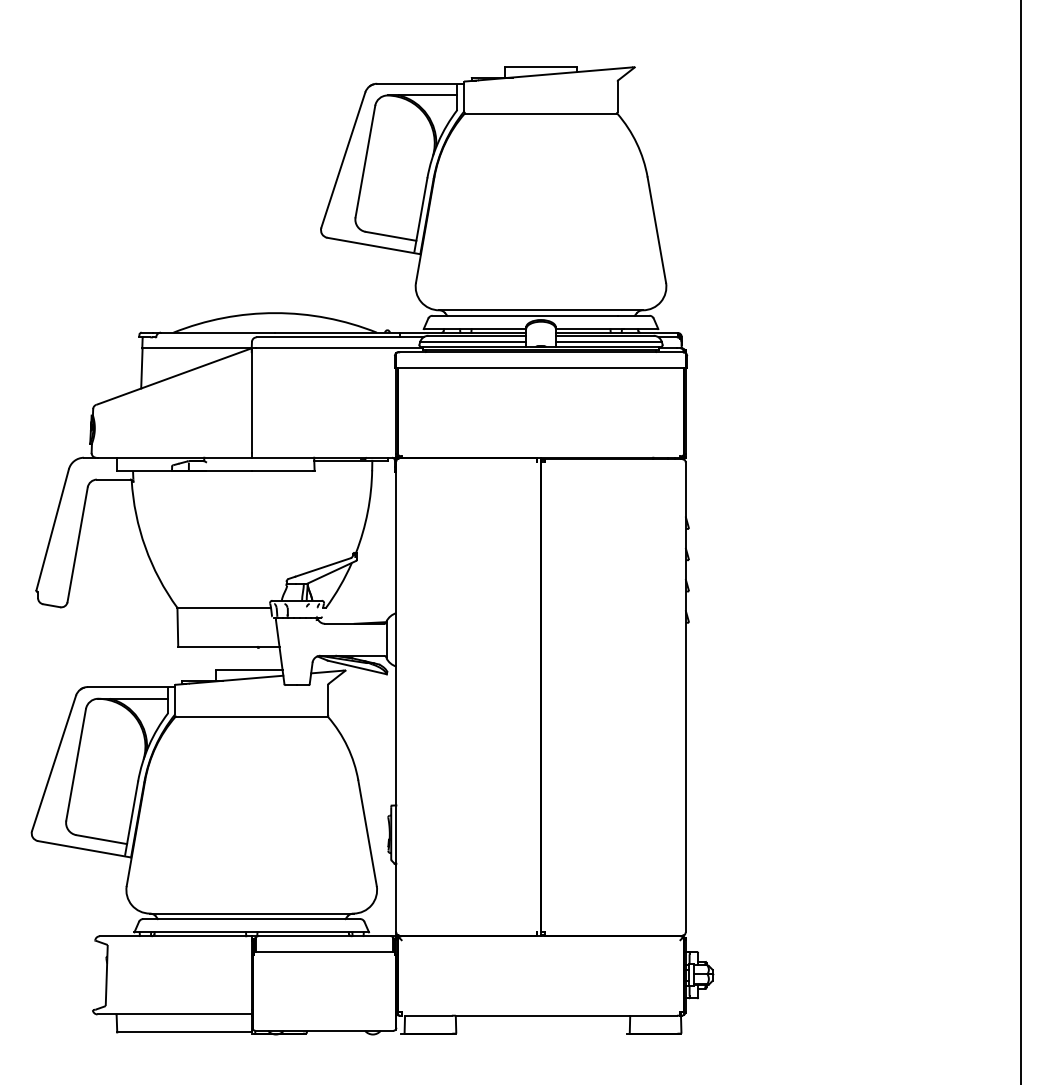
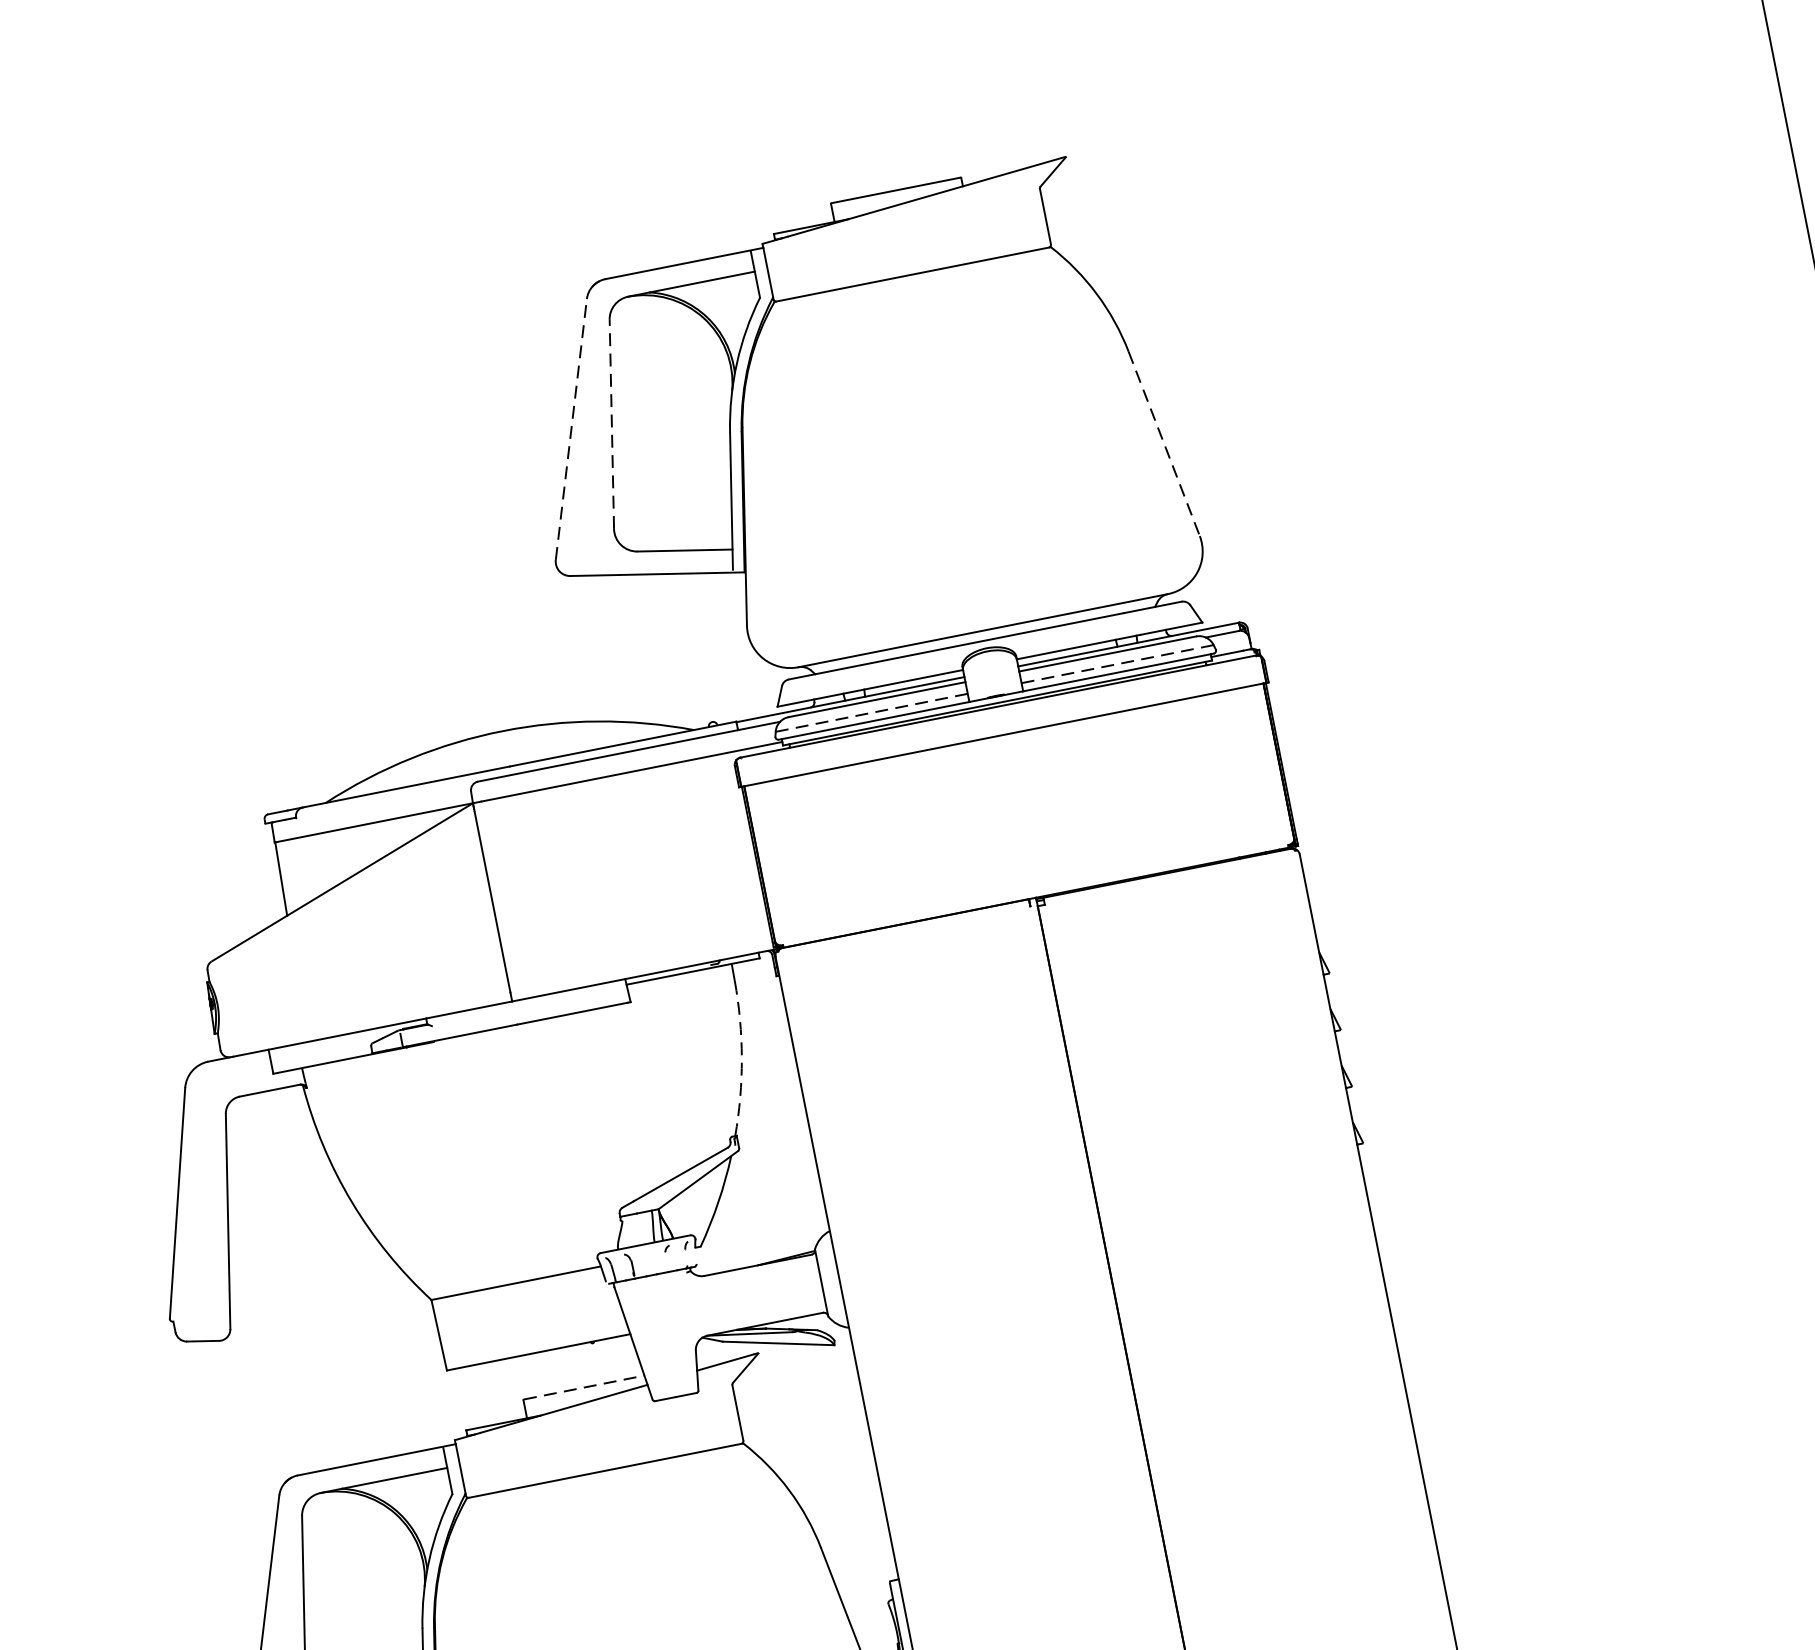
line: (343, 159) -> (571, 428), solid -> dashed
line: (365, 161) -> (611, 424), solid -> dashed
line: (656, 230) -> (1163, 444), solid -> dashed
line: (472, 342) -> (870, 713), solid -> dashed
line: (608, 342) -> (1116, 664), solid -> dashed
arc: (367, 512) -> (741, 1059), solid -> dashed
line: (249, 670) -> (584, 1387), solid -> dashed

